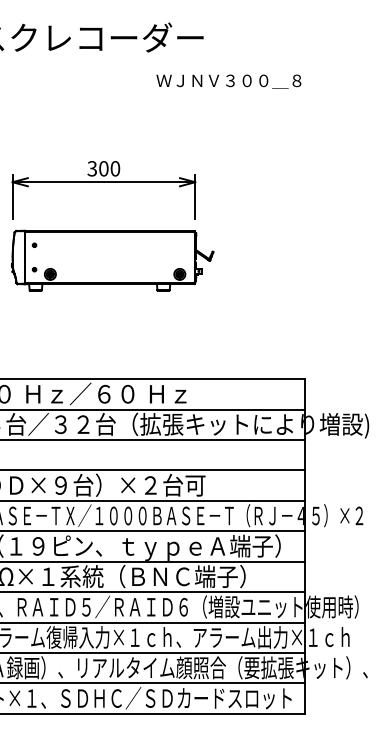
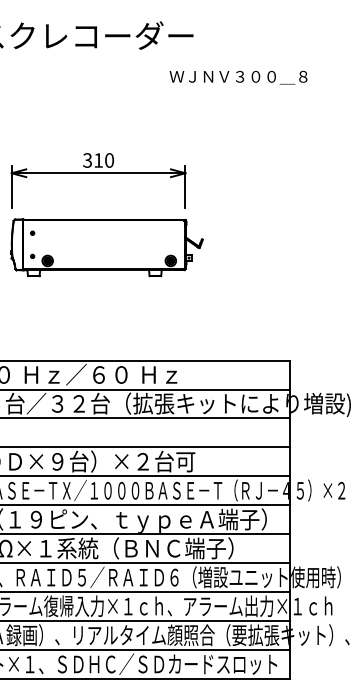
text: (228, 81) -> (238, 77), moved
text: (103, 168) -> (98, 160), 300 -> 310

